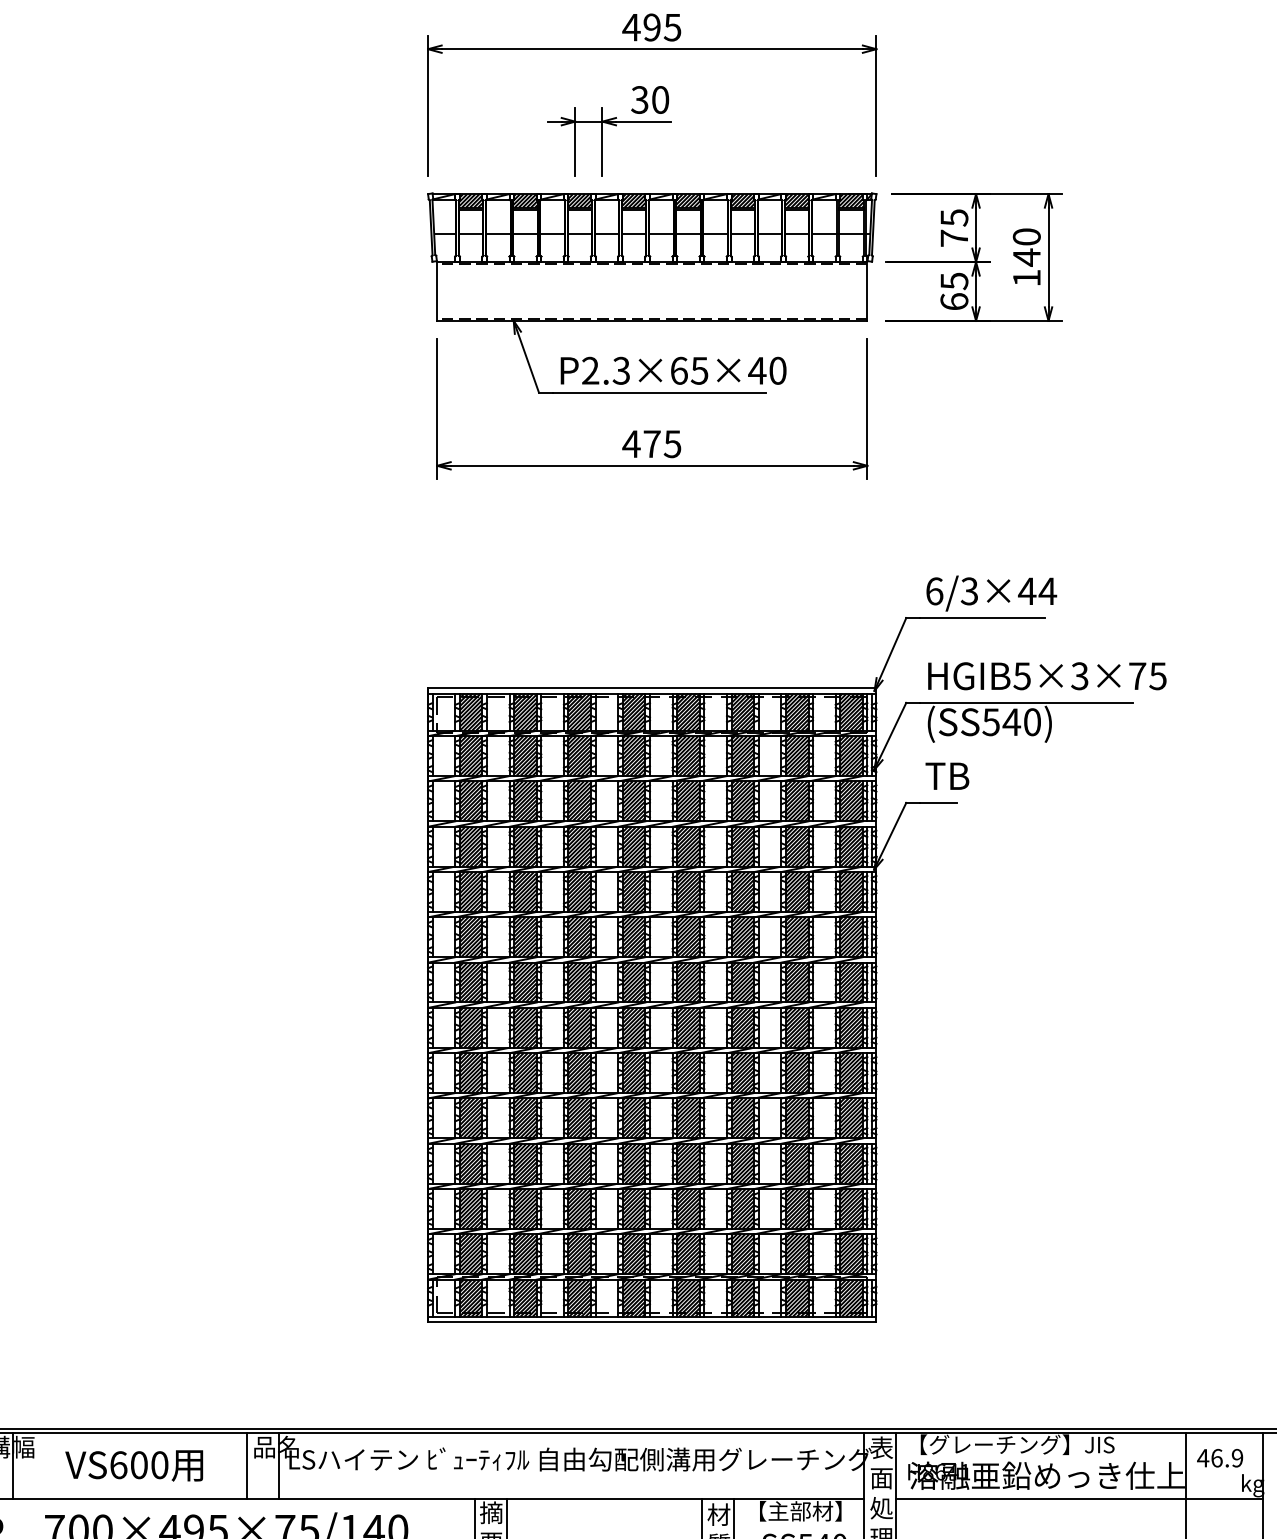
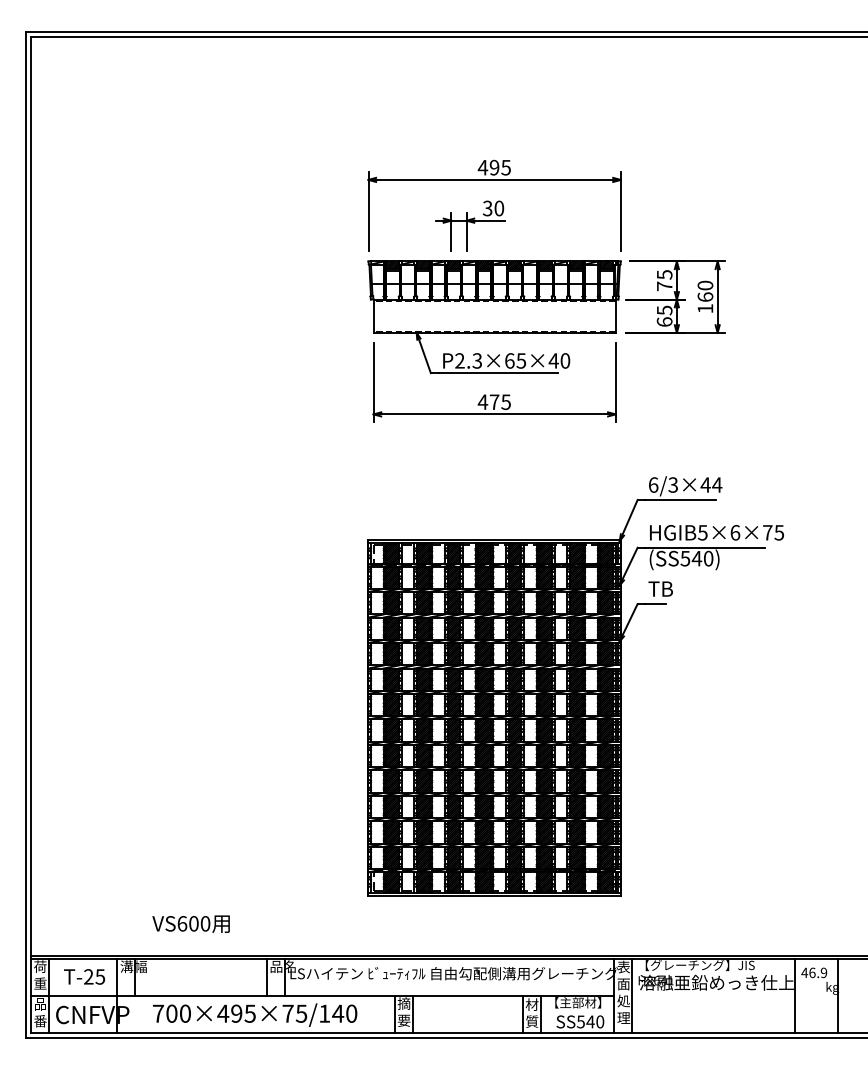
text: (1026, 258) -> (705, 297), 140 -> 160
text: (1080, 675) -> (735, 532), HGIB5×3×75 -> HGIB5×6×75
text: (133, 1464) -> (190, 923), moved
line: (1078, 1498) -> (734, 995), removed

